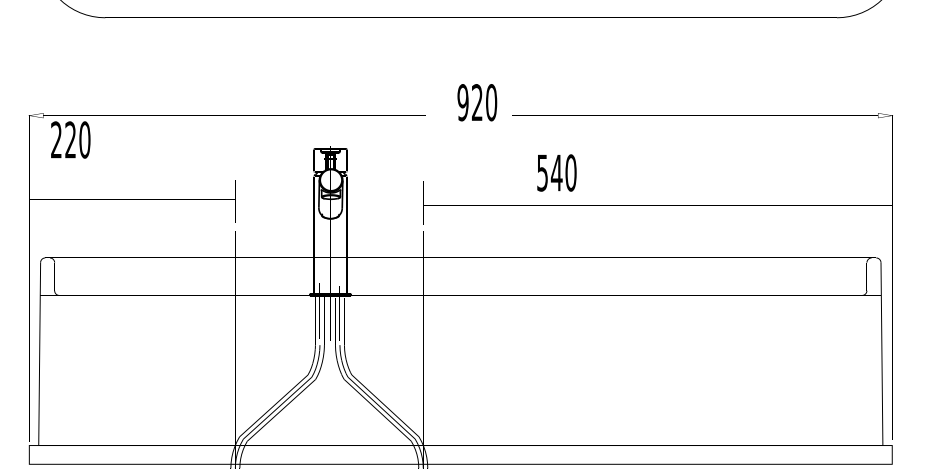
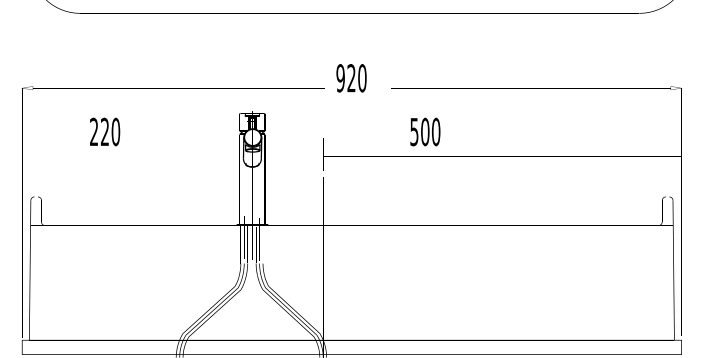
text: (477, 102) -> (351, 78), moved
text: (70, 139) -> (104, 131), moved
text: (556, 172) -> (425, 131), 540 -> 500

